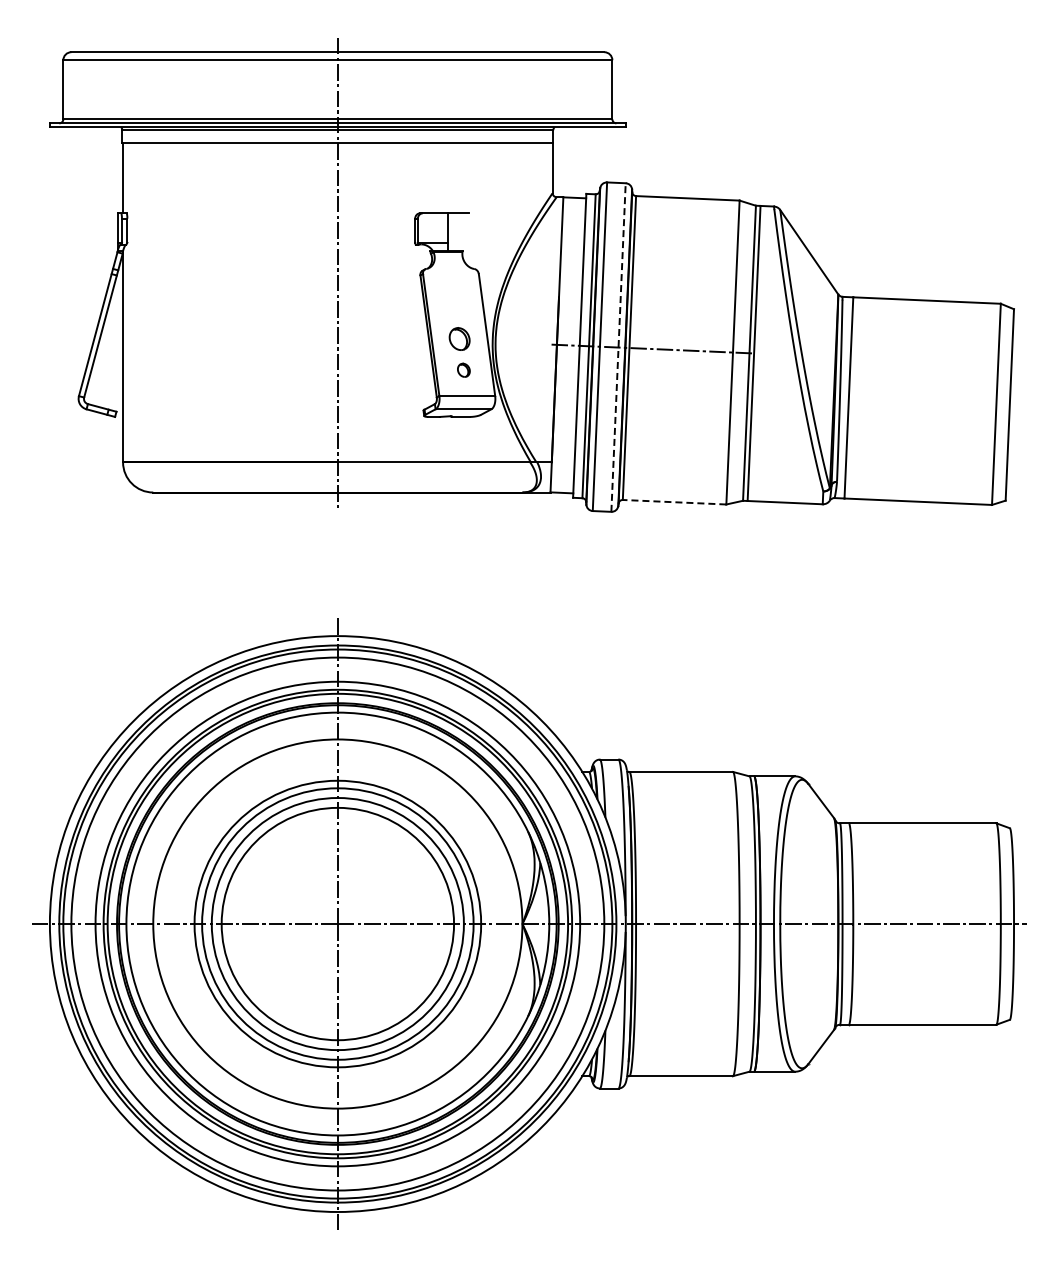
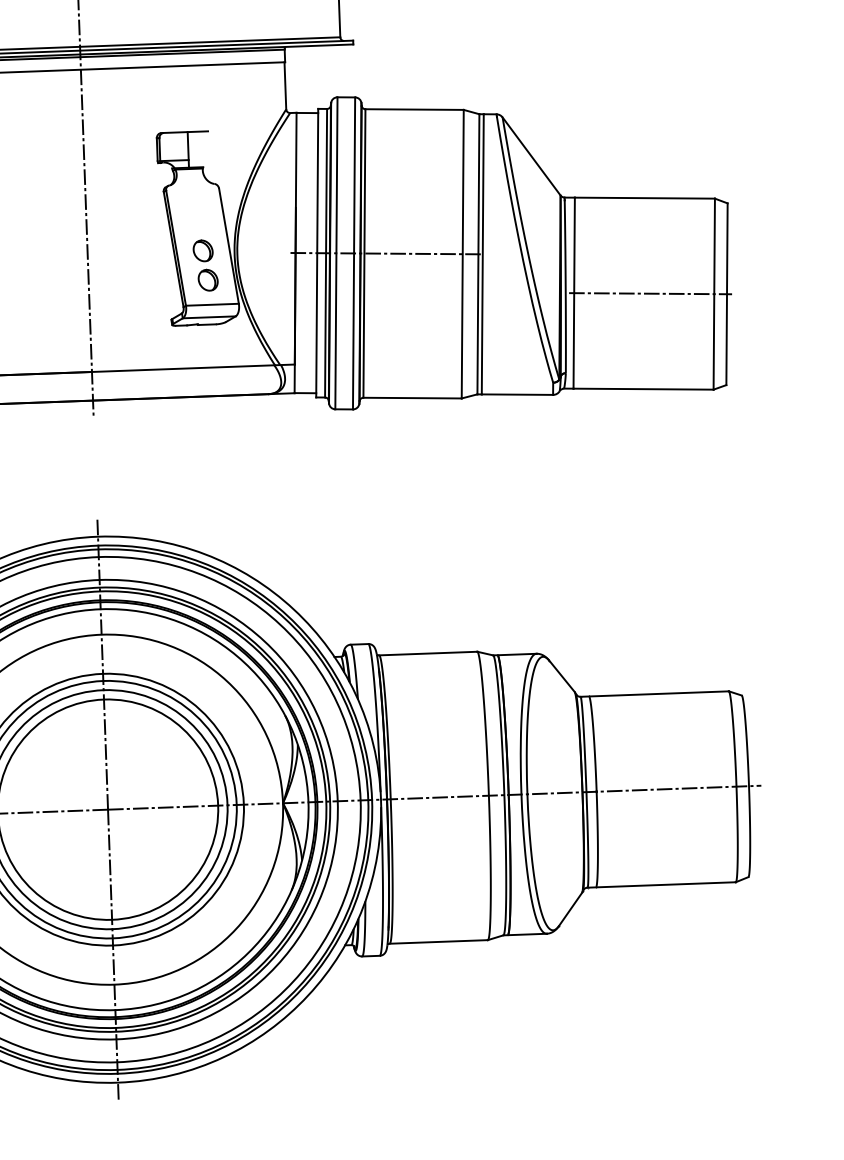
line: (618, 347) -> (354, 253), dashed -> solid
part: (463, 370) -> (207, 280), size x1.67
line: (929, 401) -> (650, 293), added
line: (674, 502) -> (412, 398), dashed -> solid

